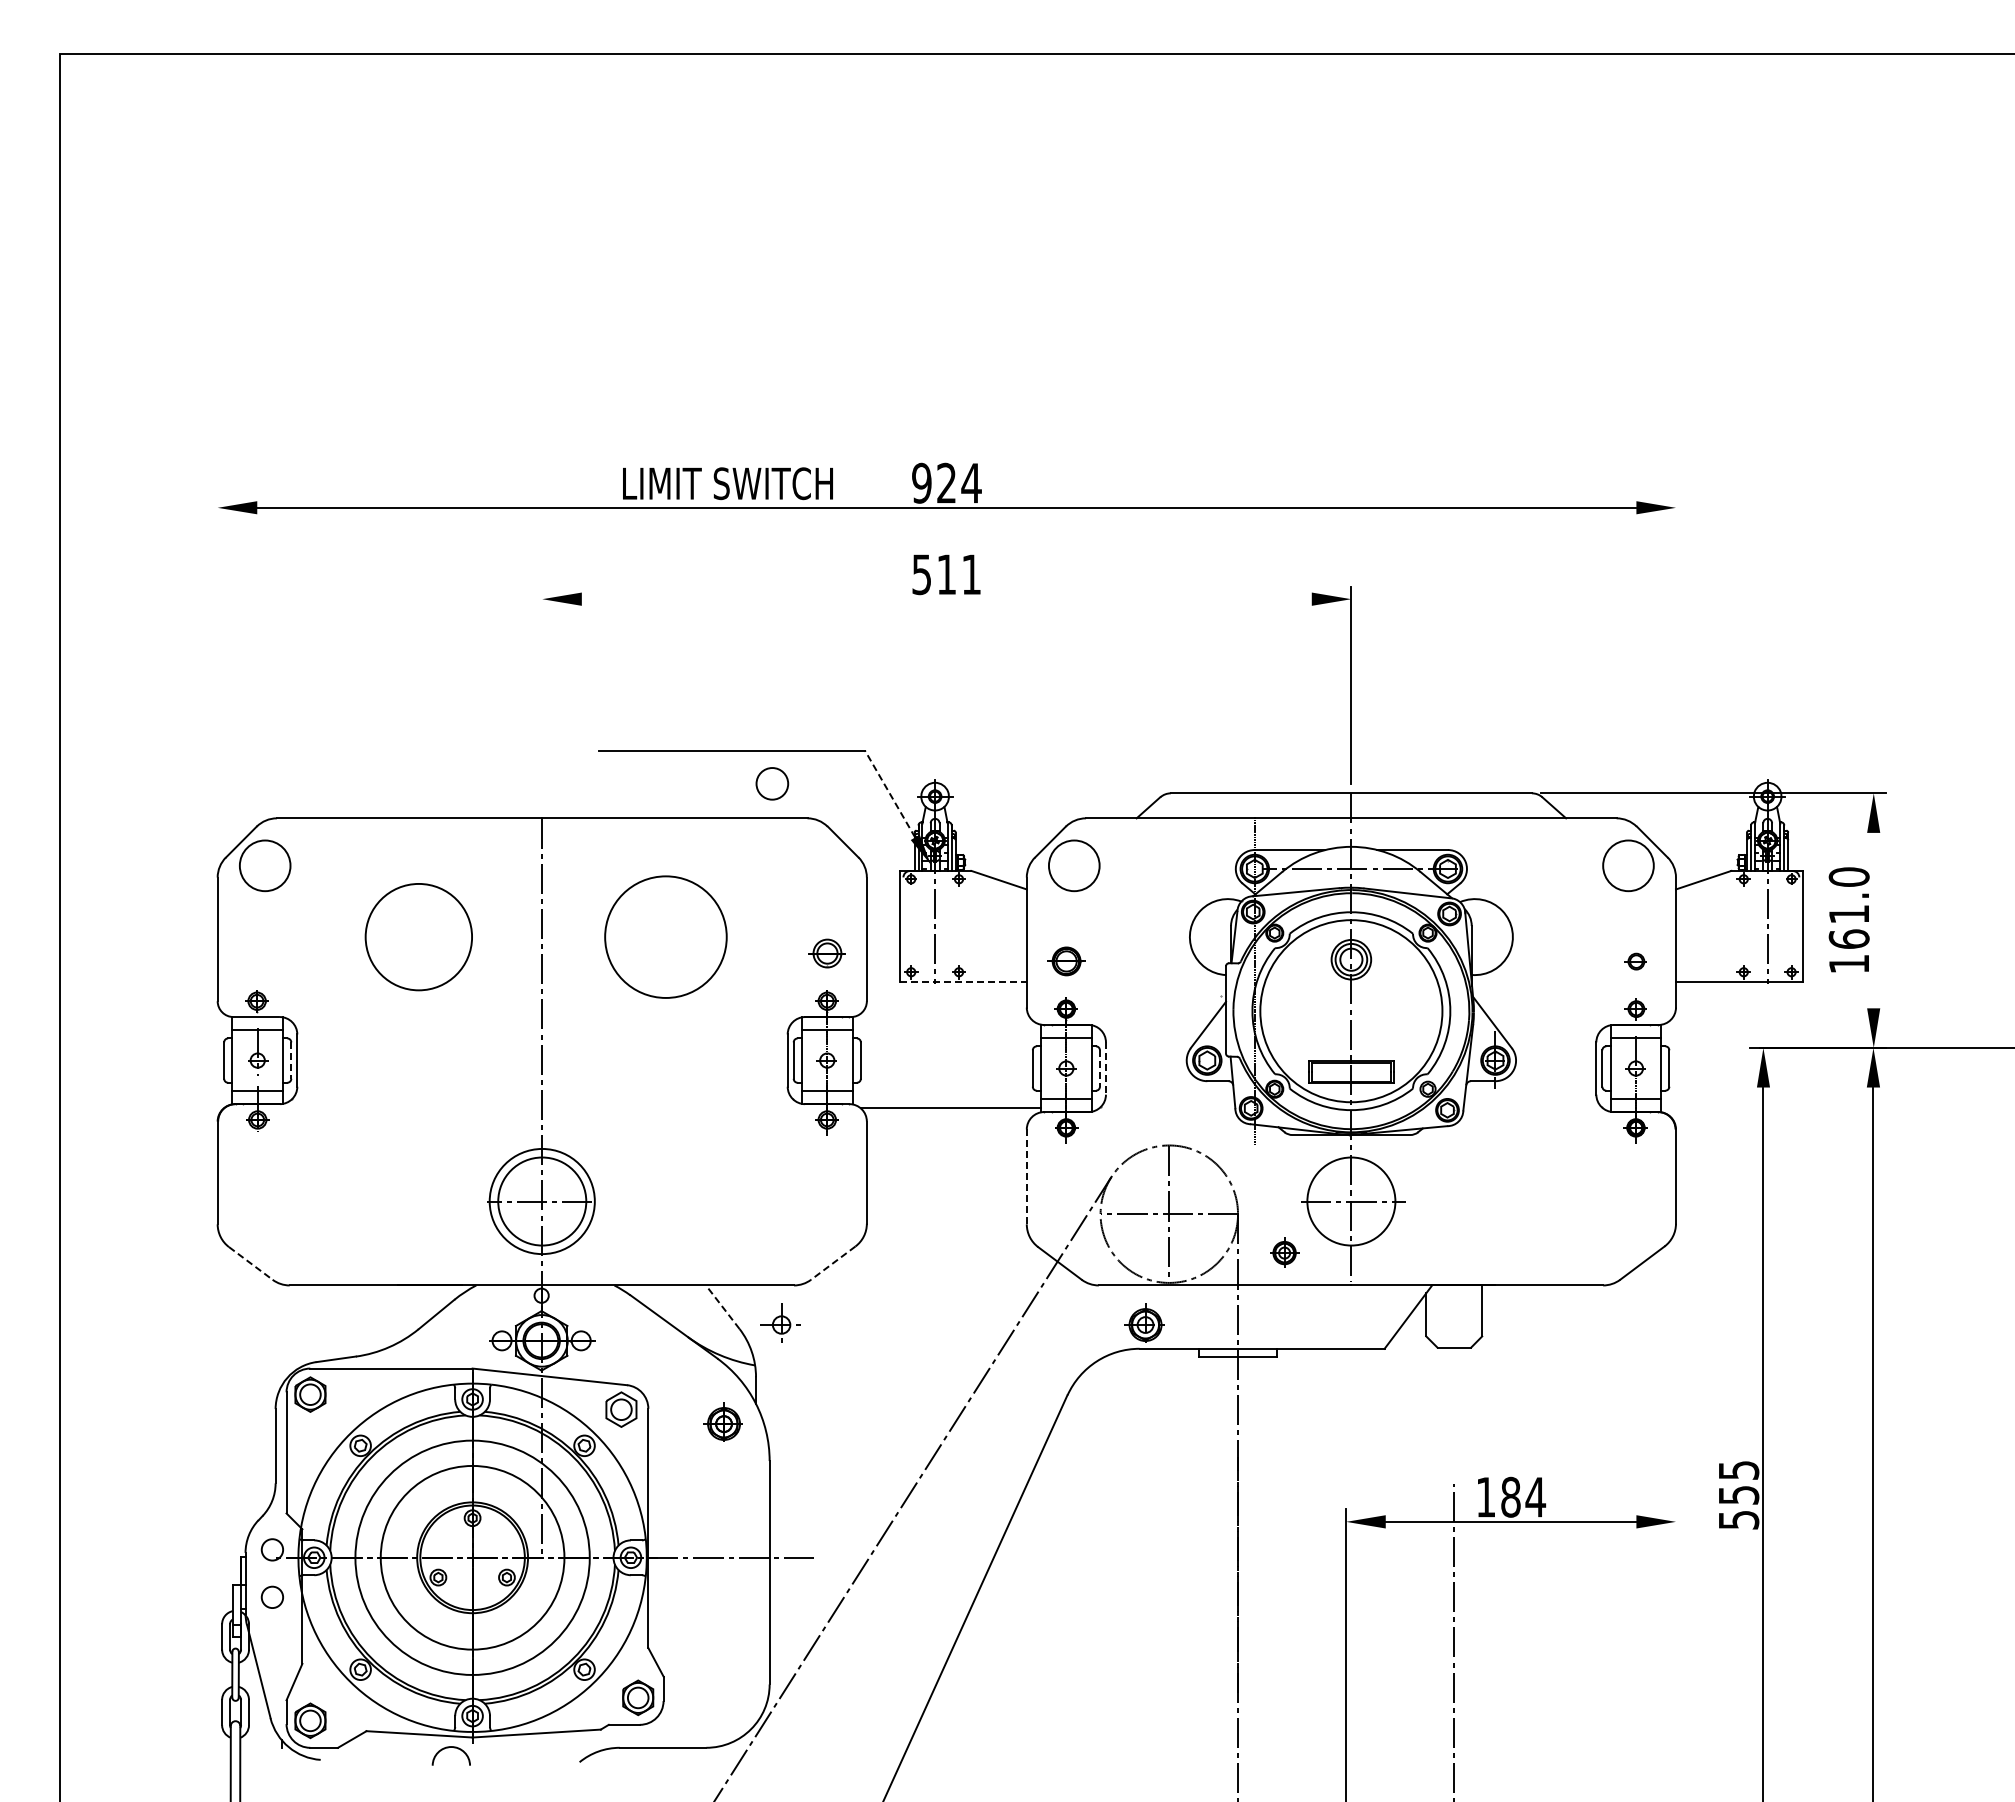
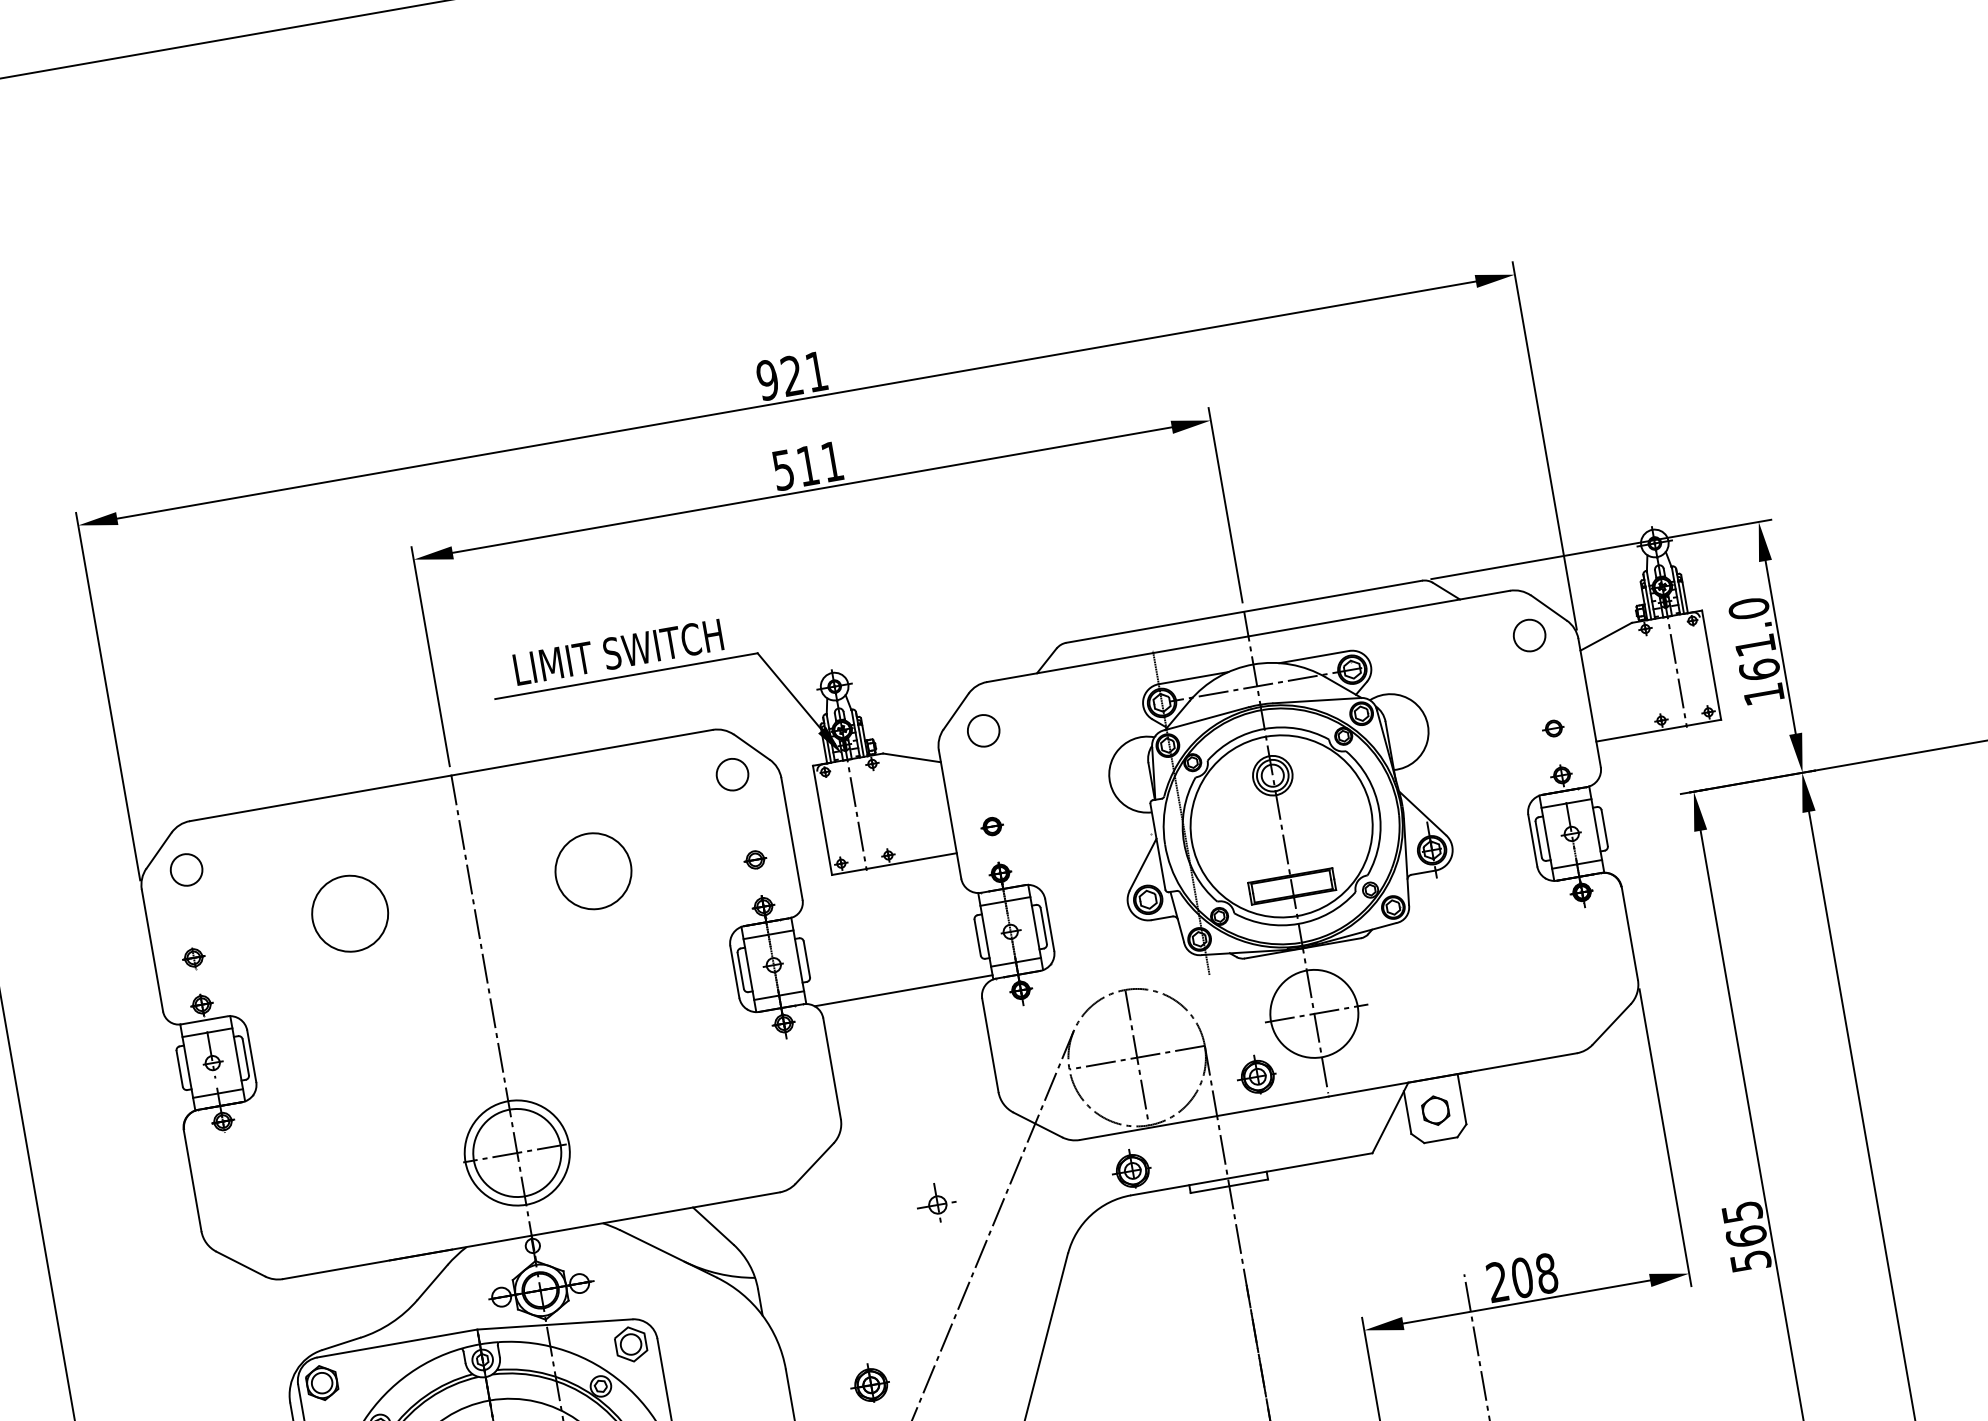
text: (971, 482) -> (816, 370), 924 -> 921
text: (727, 483) -> (617, 652), moved
line: (946, 599) -> (811, 490), added
line: (217, 681) -> (107, 696), added
line: (1676, 681) -> (1545, 445), added
line: (542, 697) -> (430, 656), added
circle: (772, 783) -> (732, 774), moved
line: (889, 793) -> (789, 691), dashed -> solid
circle: (265, 865) -> (186, 869), size x0.62
circle: (1074, 865) -> (983, 730), size x0.62
circle: (1628, 865) -> (1529, 635), size x0.62
line: (1873, 920) -> (1780, 647), added
circle: (418, 936) -> (349, 913), size x0.71
circle: (665, 936) -> (593, 870), size x0.62
part: (826, 953) -> (754, 859), size x0.62
part: (256, 954) -> (193, 958), added
part: (1065, 961) -> (991, 826), size x0.62
line: (963, 981) -> (894, 863), dashed -> solid
line: (291, 1061) -> (246, 1058), dashed -> solid
line: (1099, 1069) -> (1043, 927), dashed -> solid
line: (1105, 1069) -> (1049, 926), dashed -> solid
line: (1026, 1177) -> (990, 1046), dashed -> solid
part: (1283, 1251) -> (1256, 1074), size x1.43
line: (251, 1263) -> (241, 1264), dashed -> solid
line: (833, 1263) -> (814, 1163), dashed -> solid
line: (722, 1306) -> (712, 1225), dashed -> solid
part: (1453, 1317) -> (1434, 1110), added
part: (780, 1322) -> (936, 1202), moved
line: (1676, 1383) -> (1665, 1137), added
part: (722, 1421) -> (869, 1382), moved
text: (1738, 1494) -> (1746, 1235), 555 -> 565
text: (1511, 1496) -> (1522, 1276), 184 -> 208

